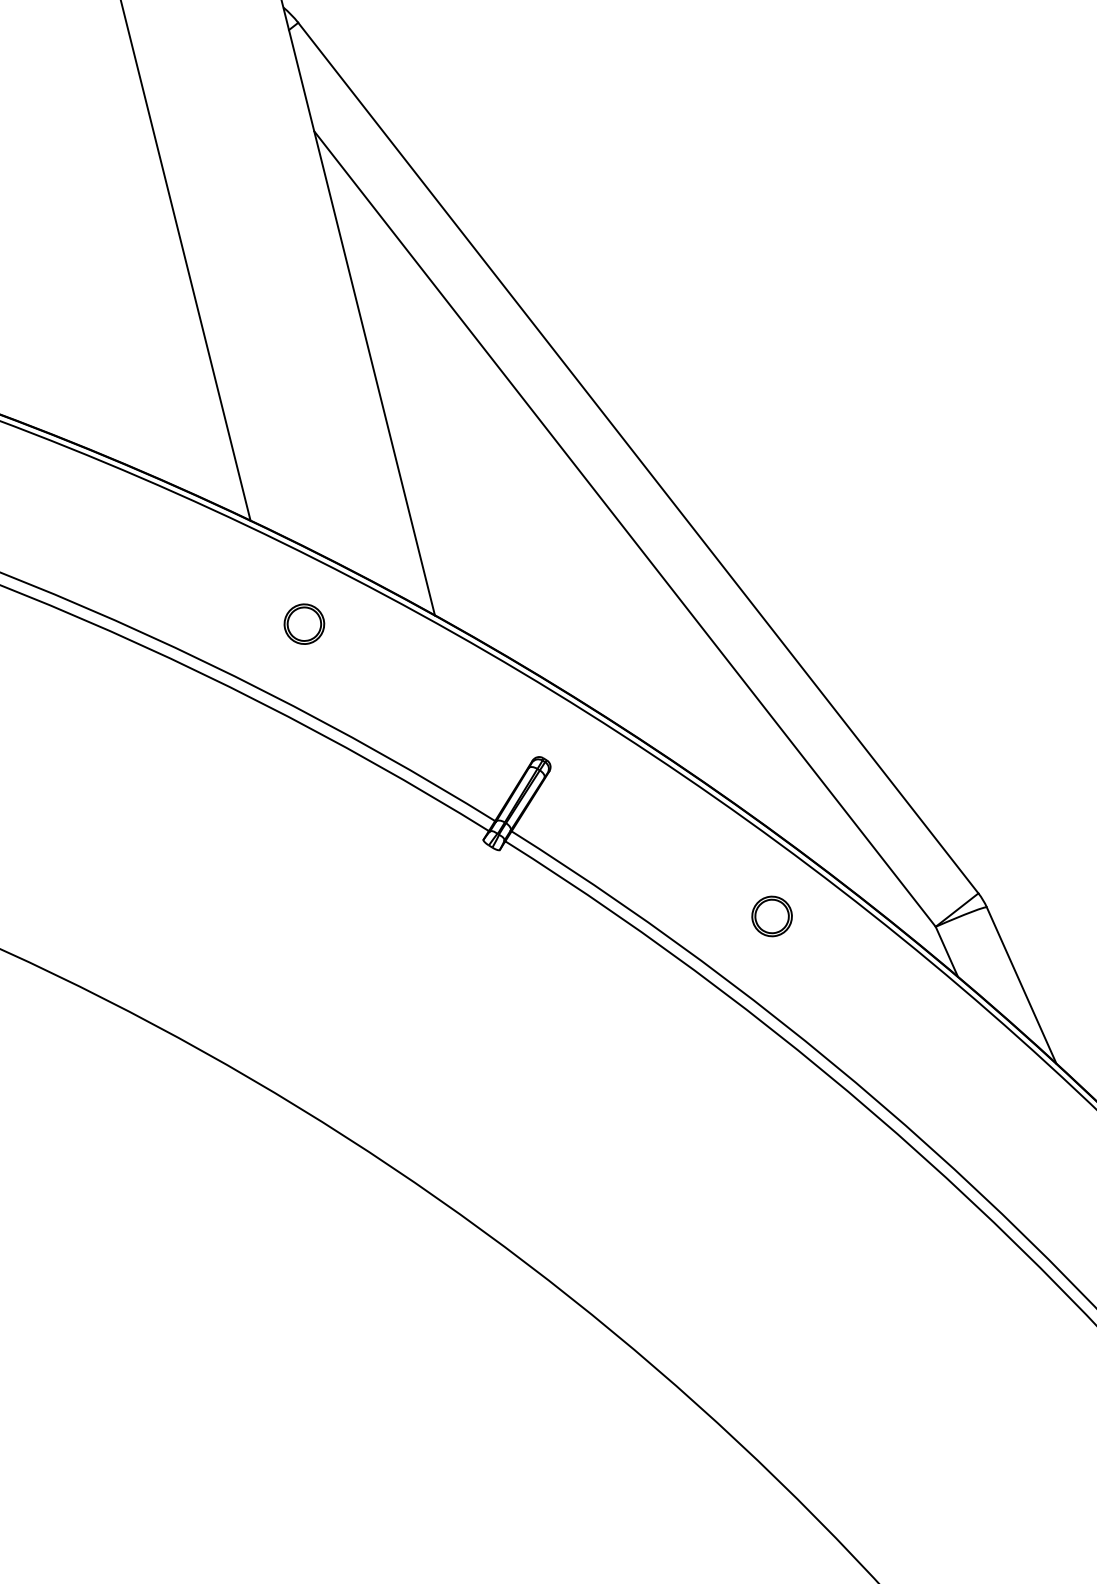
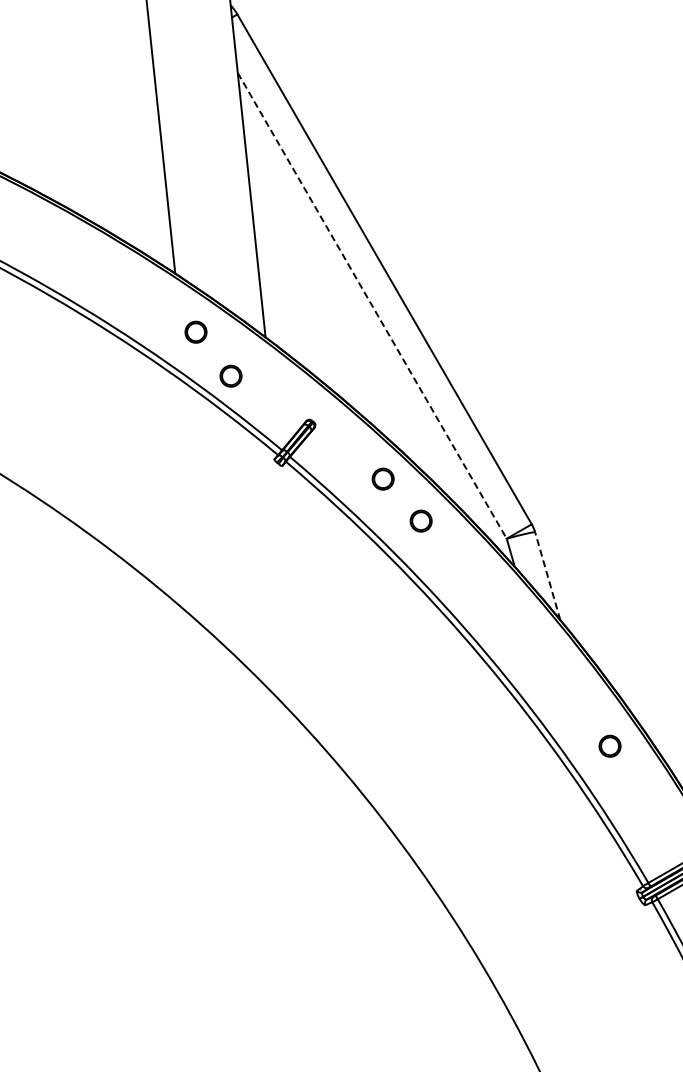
line: (625, 528) -> (372, 305), solid -> dashed
part: (379, 695) -> (230, 375), added
part: (689, 847) -> (382, 478), added
line: (1021, 986) -> (547, 576), solid -> dashed

